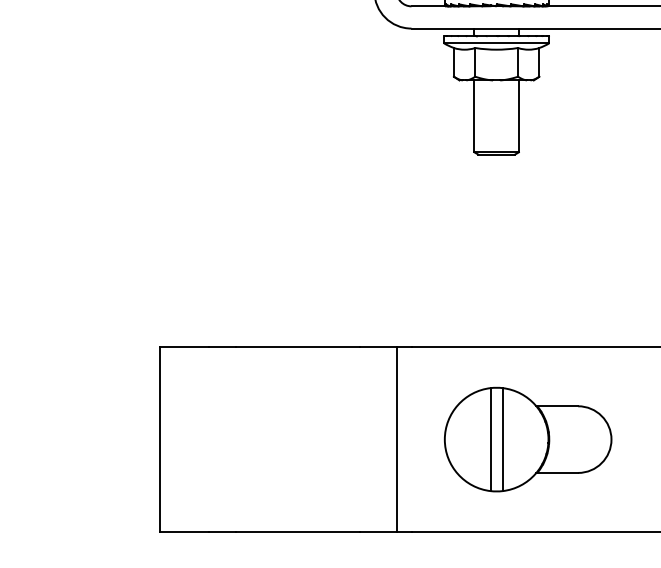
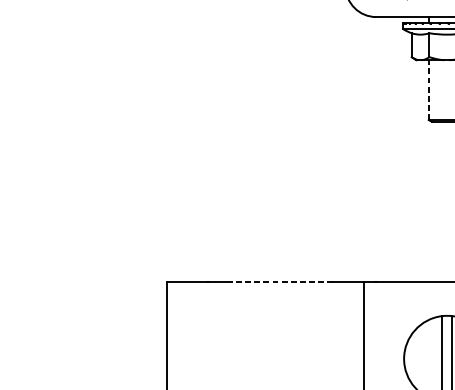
line: (474, 116) -> (428, 90), solid -> dashed
line: (297, 347) -> (281, 282), solid -> dashed

